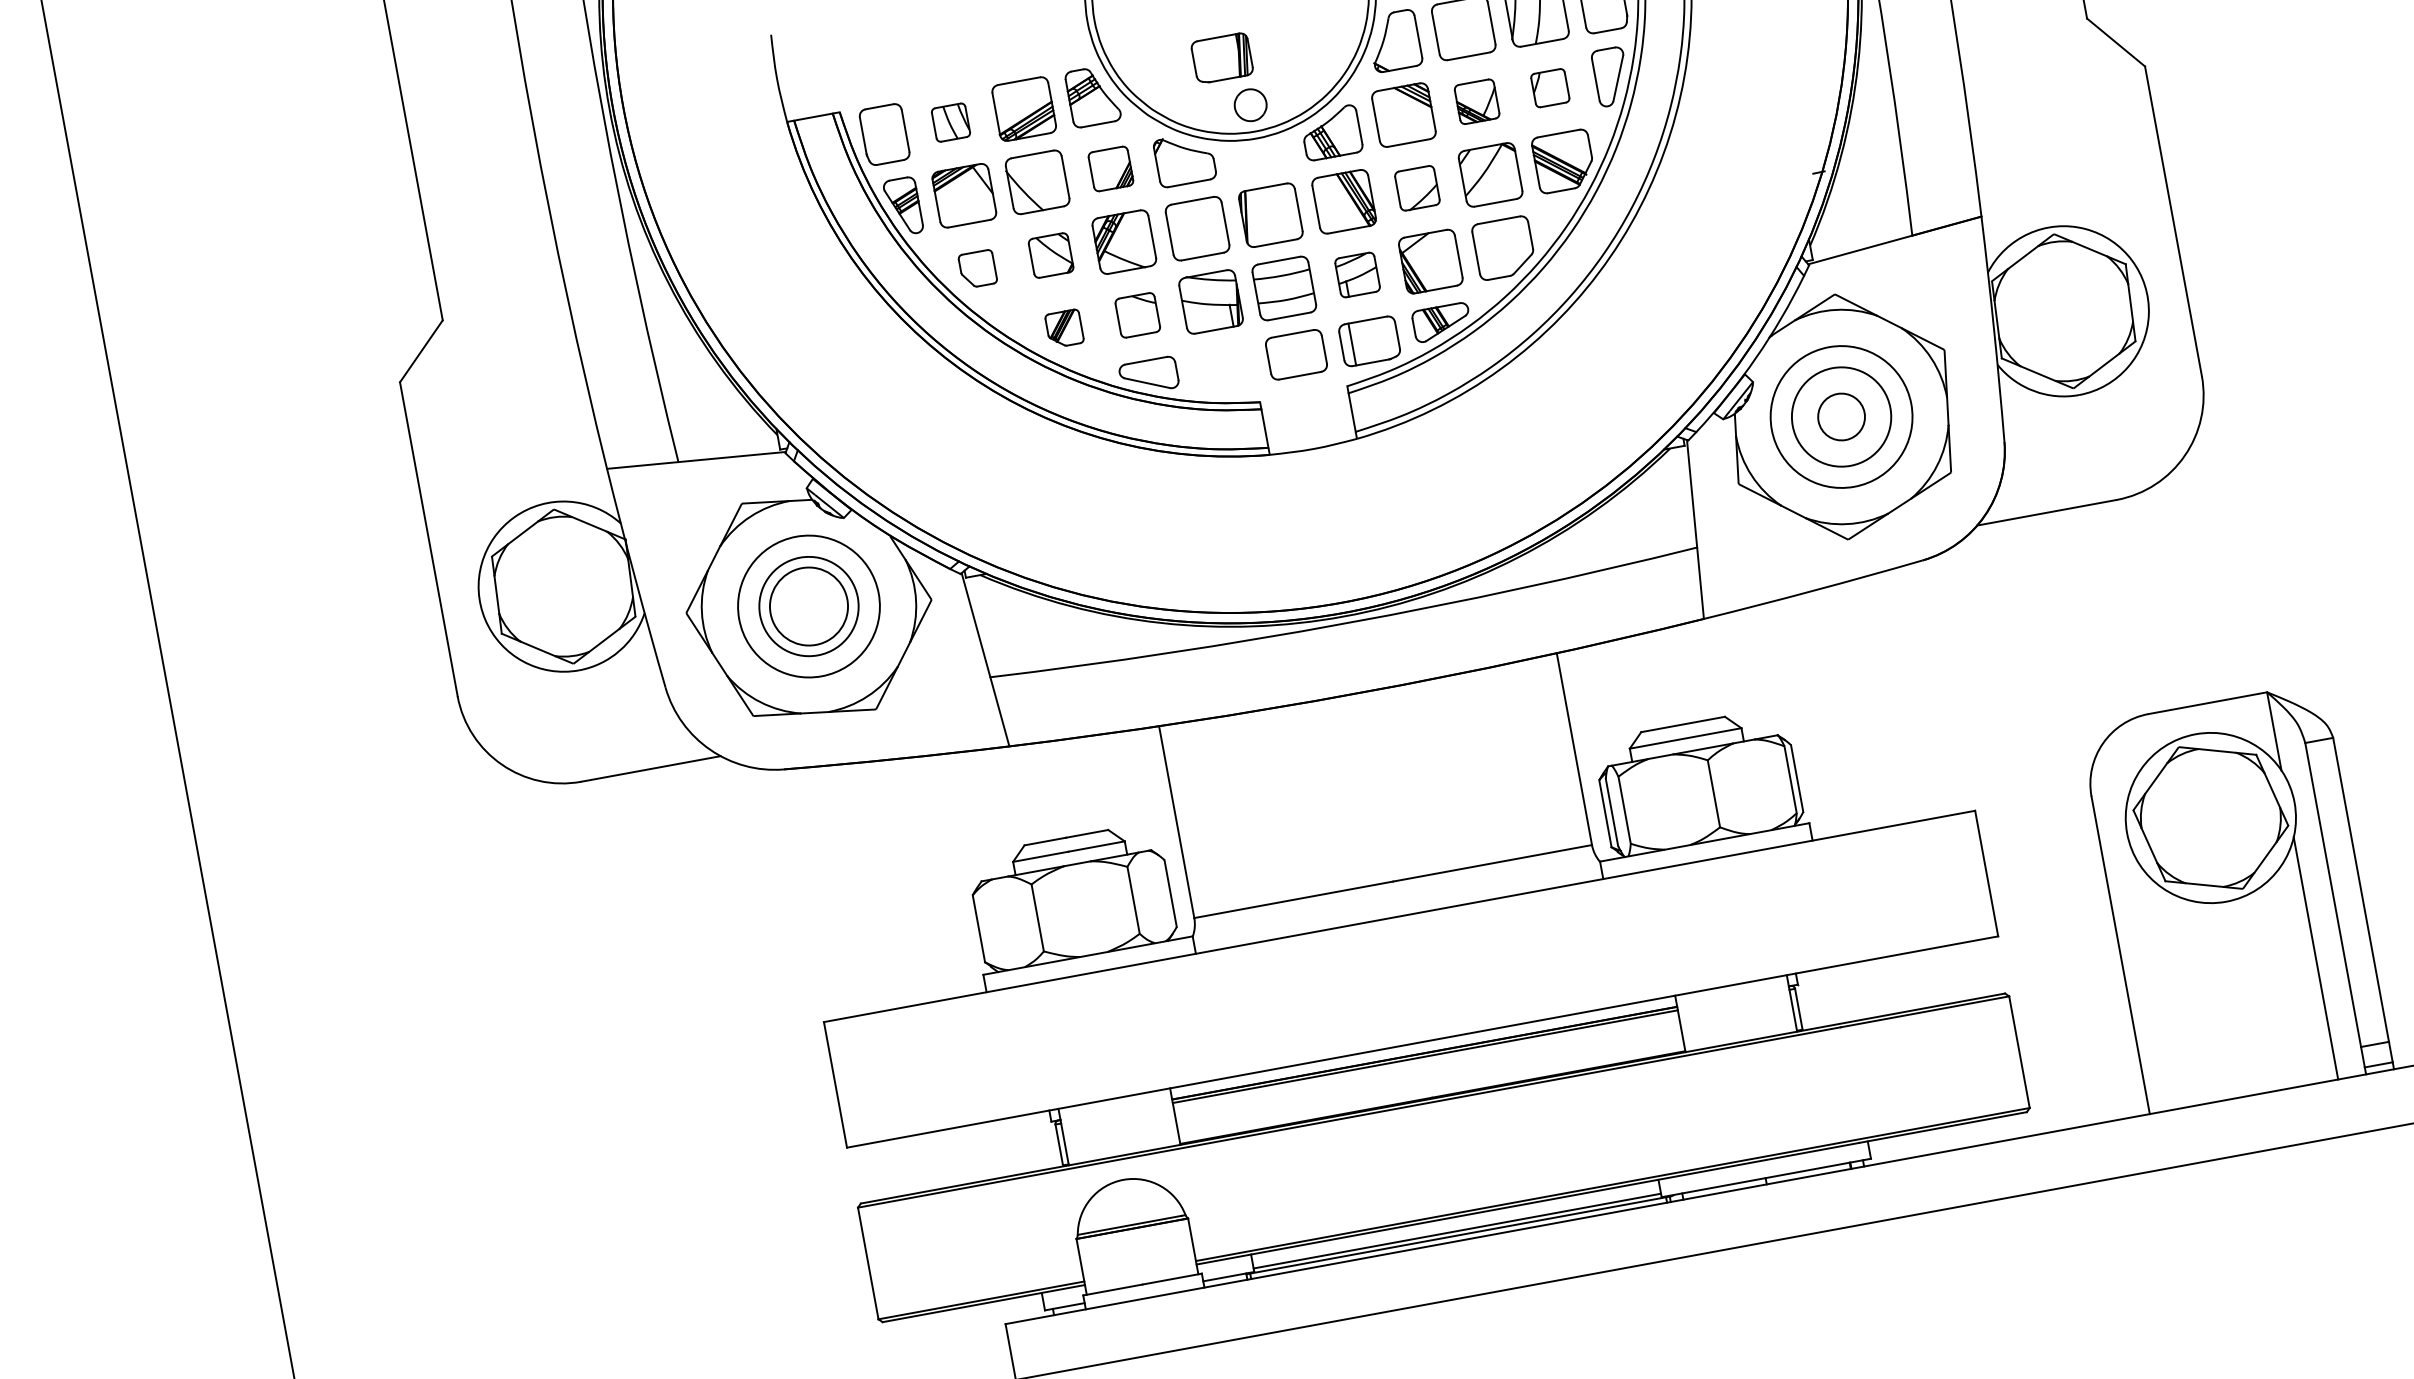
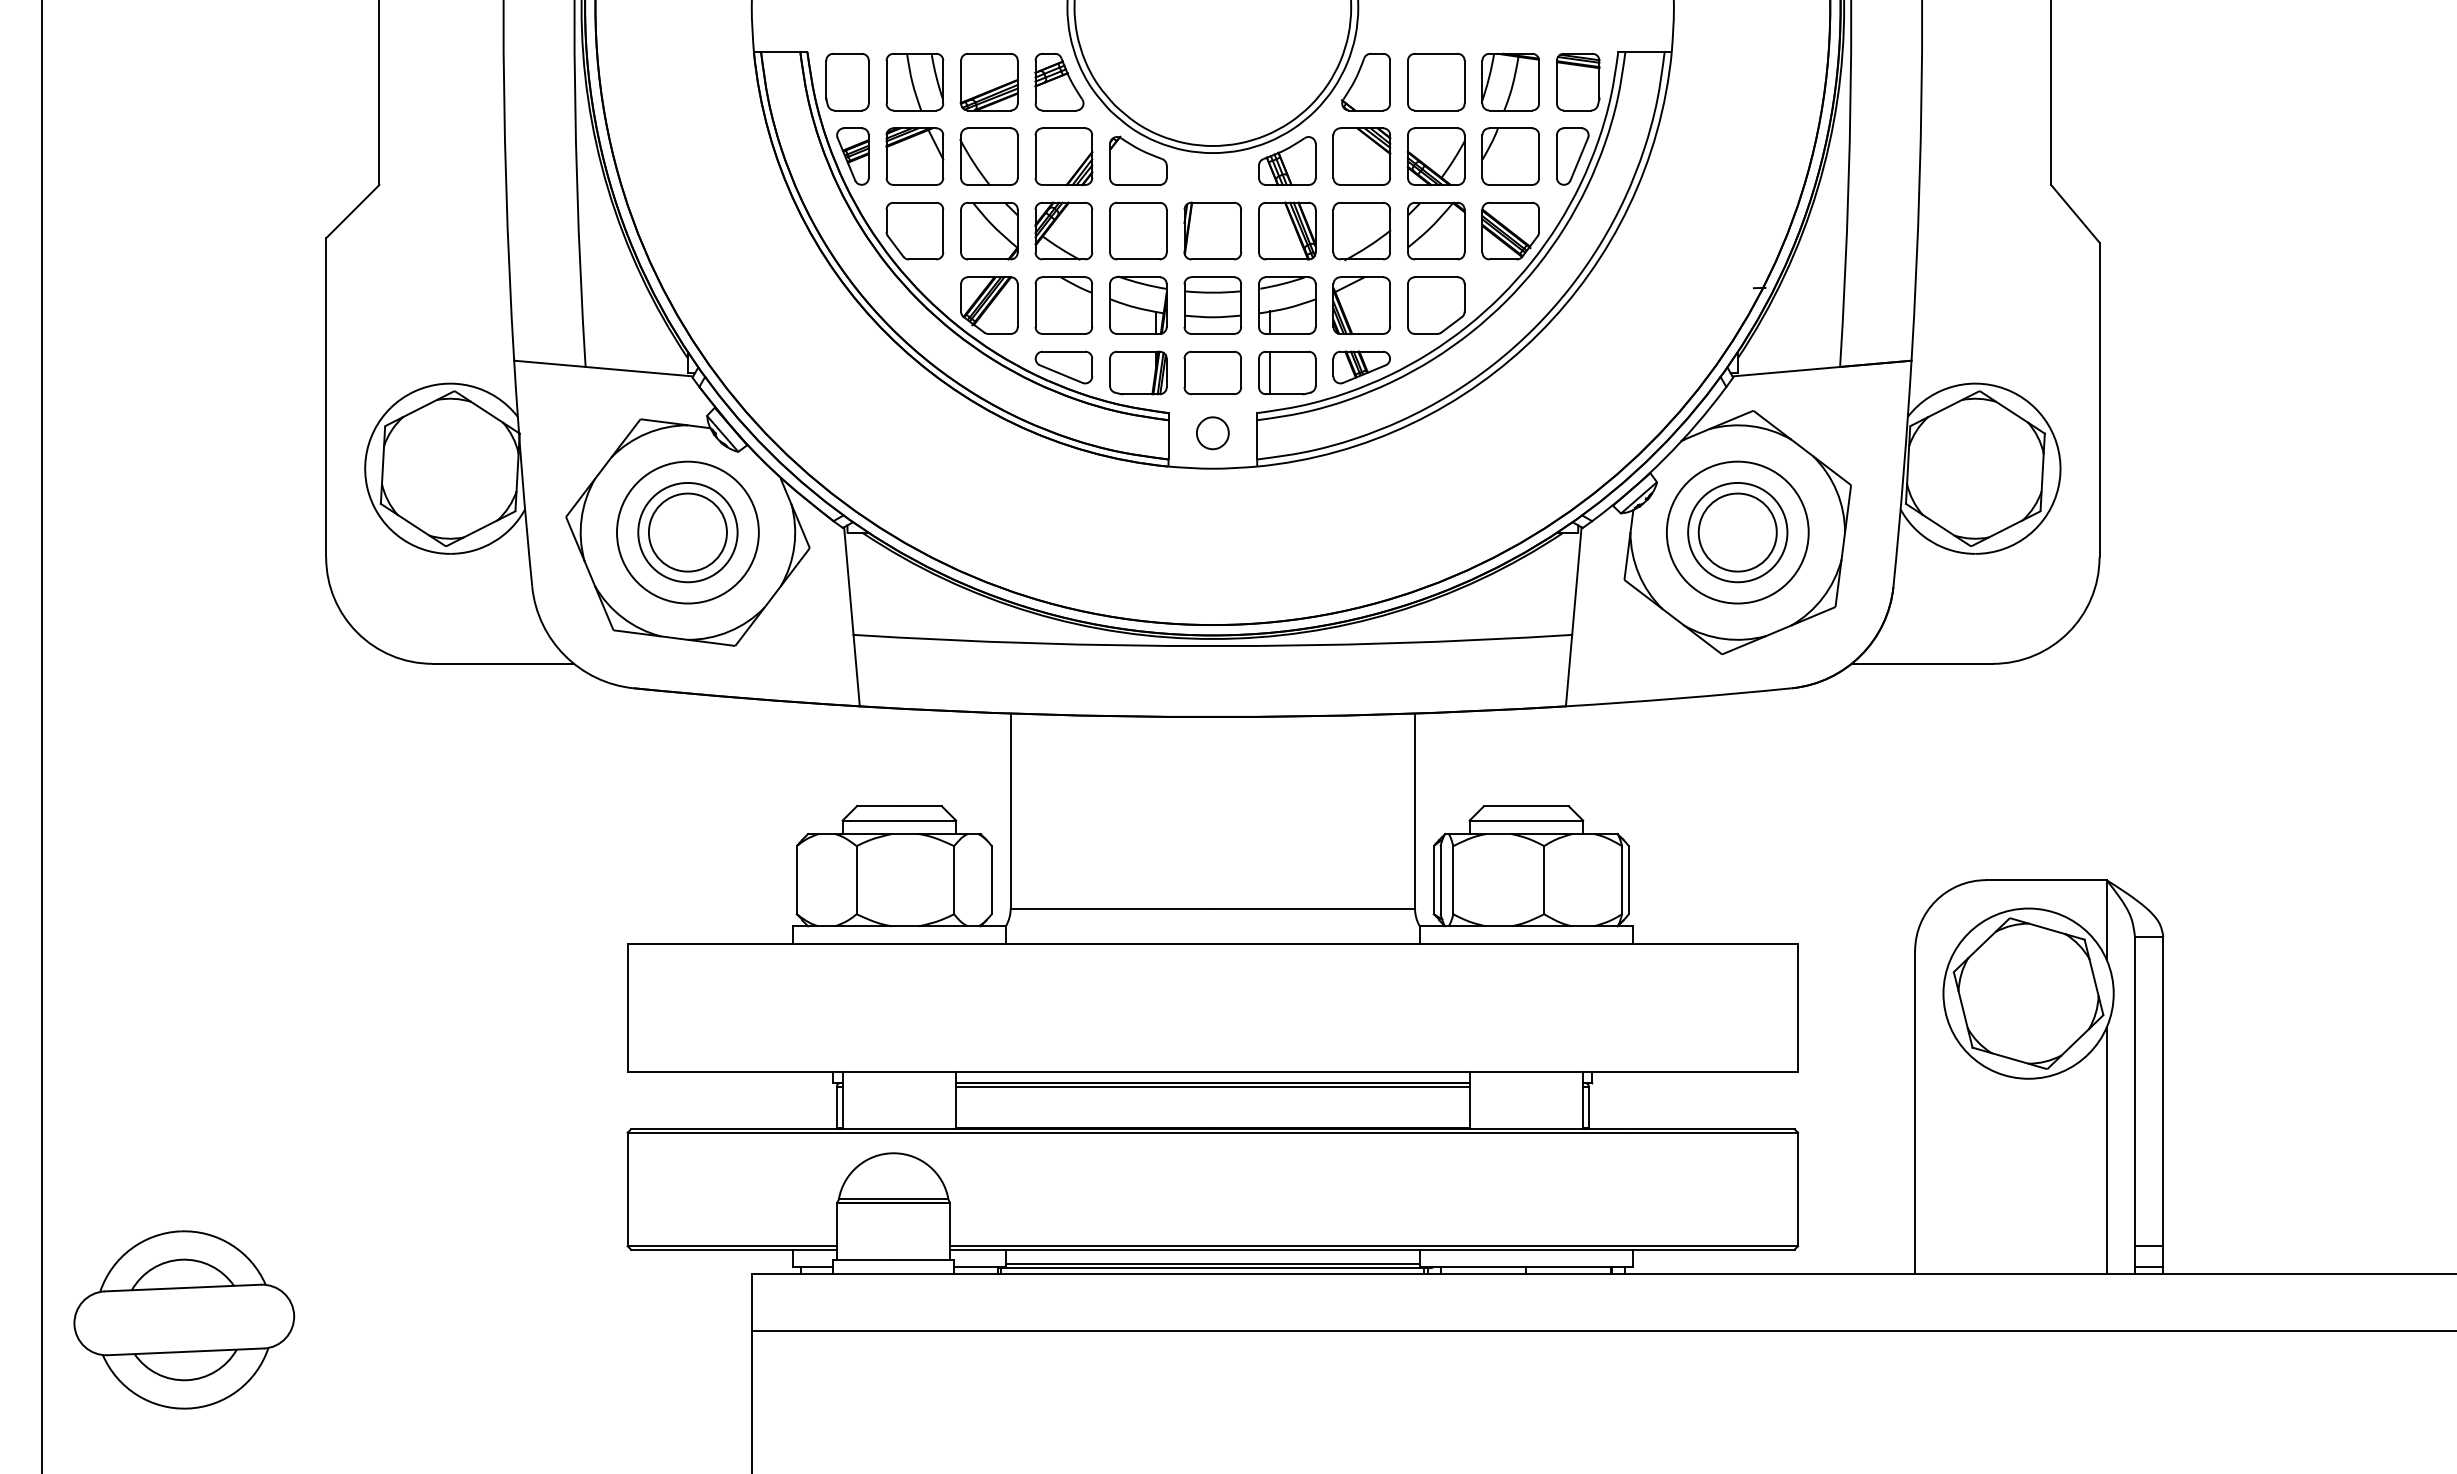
part: (1222, 57) -> (1138, 372), moved
part: (1550, 88) -> (1510, 156), size x1.67
part: (1476, 101) -> (1435, 156), size x1.43
part: (1250, 105) -> (1212, 433), moved
part: (950, 122) -> (914, 82), size x1.67
part: (1110, 168) -> (1063, 156), size x1.43
part: (1416, 187) -> (1361, 230), size x1.43
part: (1051, 254) -> (989, 230), size x1.43
part: (977, 269) -> (914, 231), size x1.67
part: (1357, 274) -> (1287, 305), size x1.43
part: (1137, 315) -> (1063, 305), size x1.43
part: (1064, 328) -> (989, 305), size x1.67
circle: (1841, 416) -> (1737, 532), size x1.67

